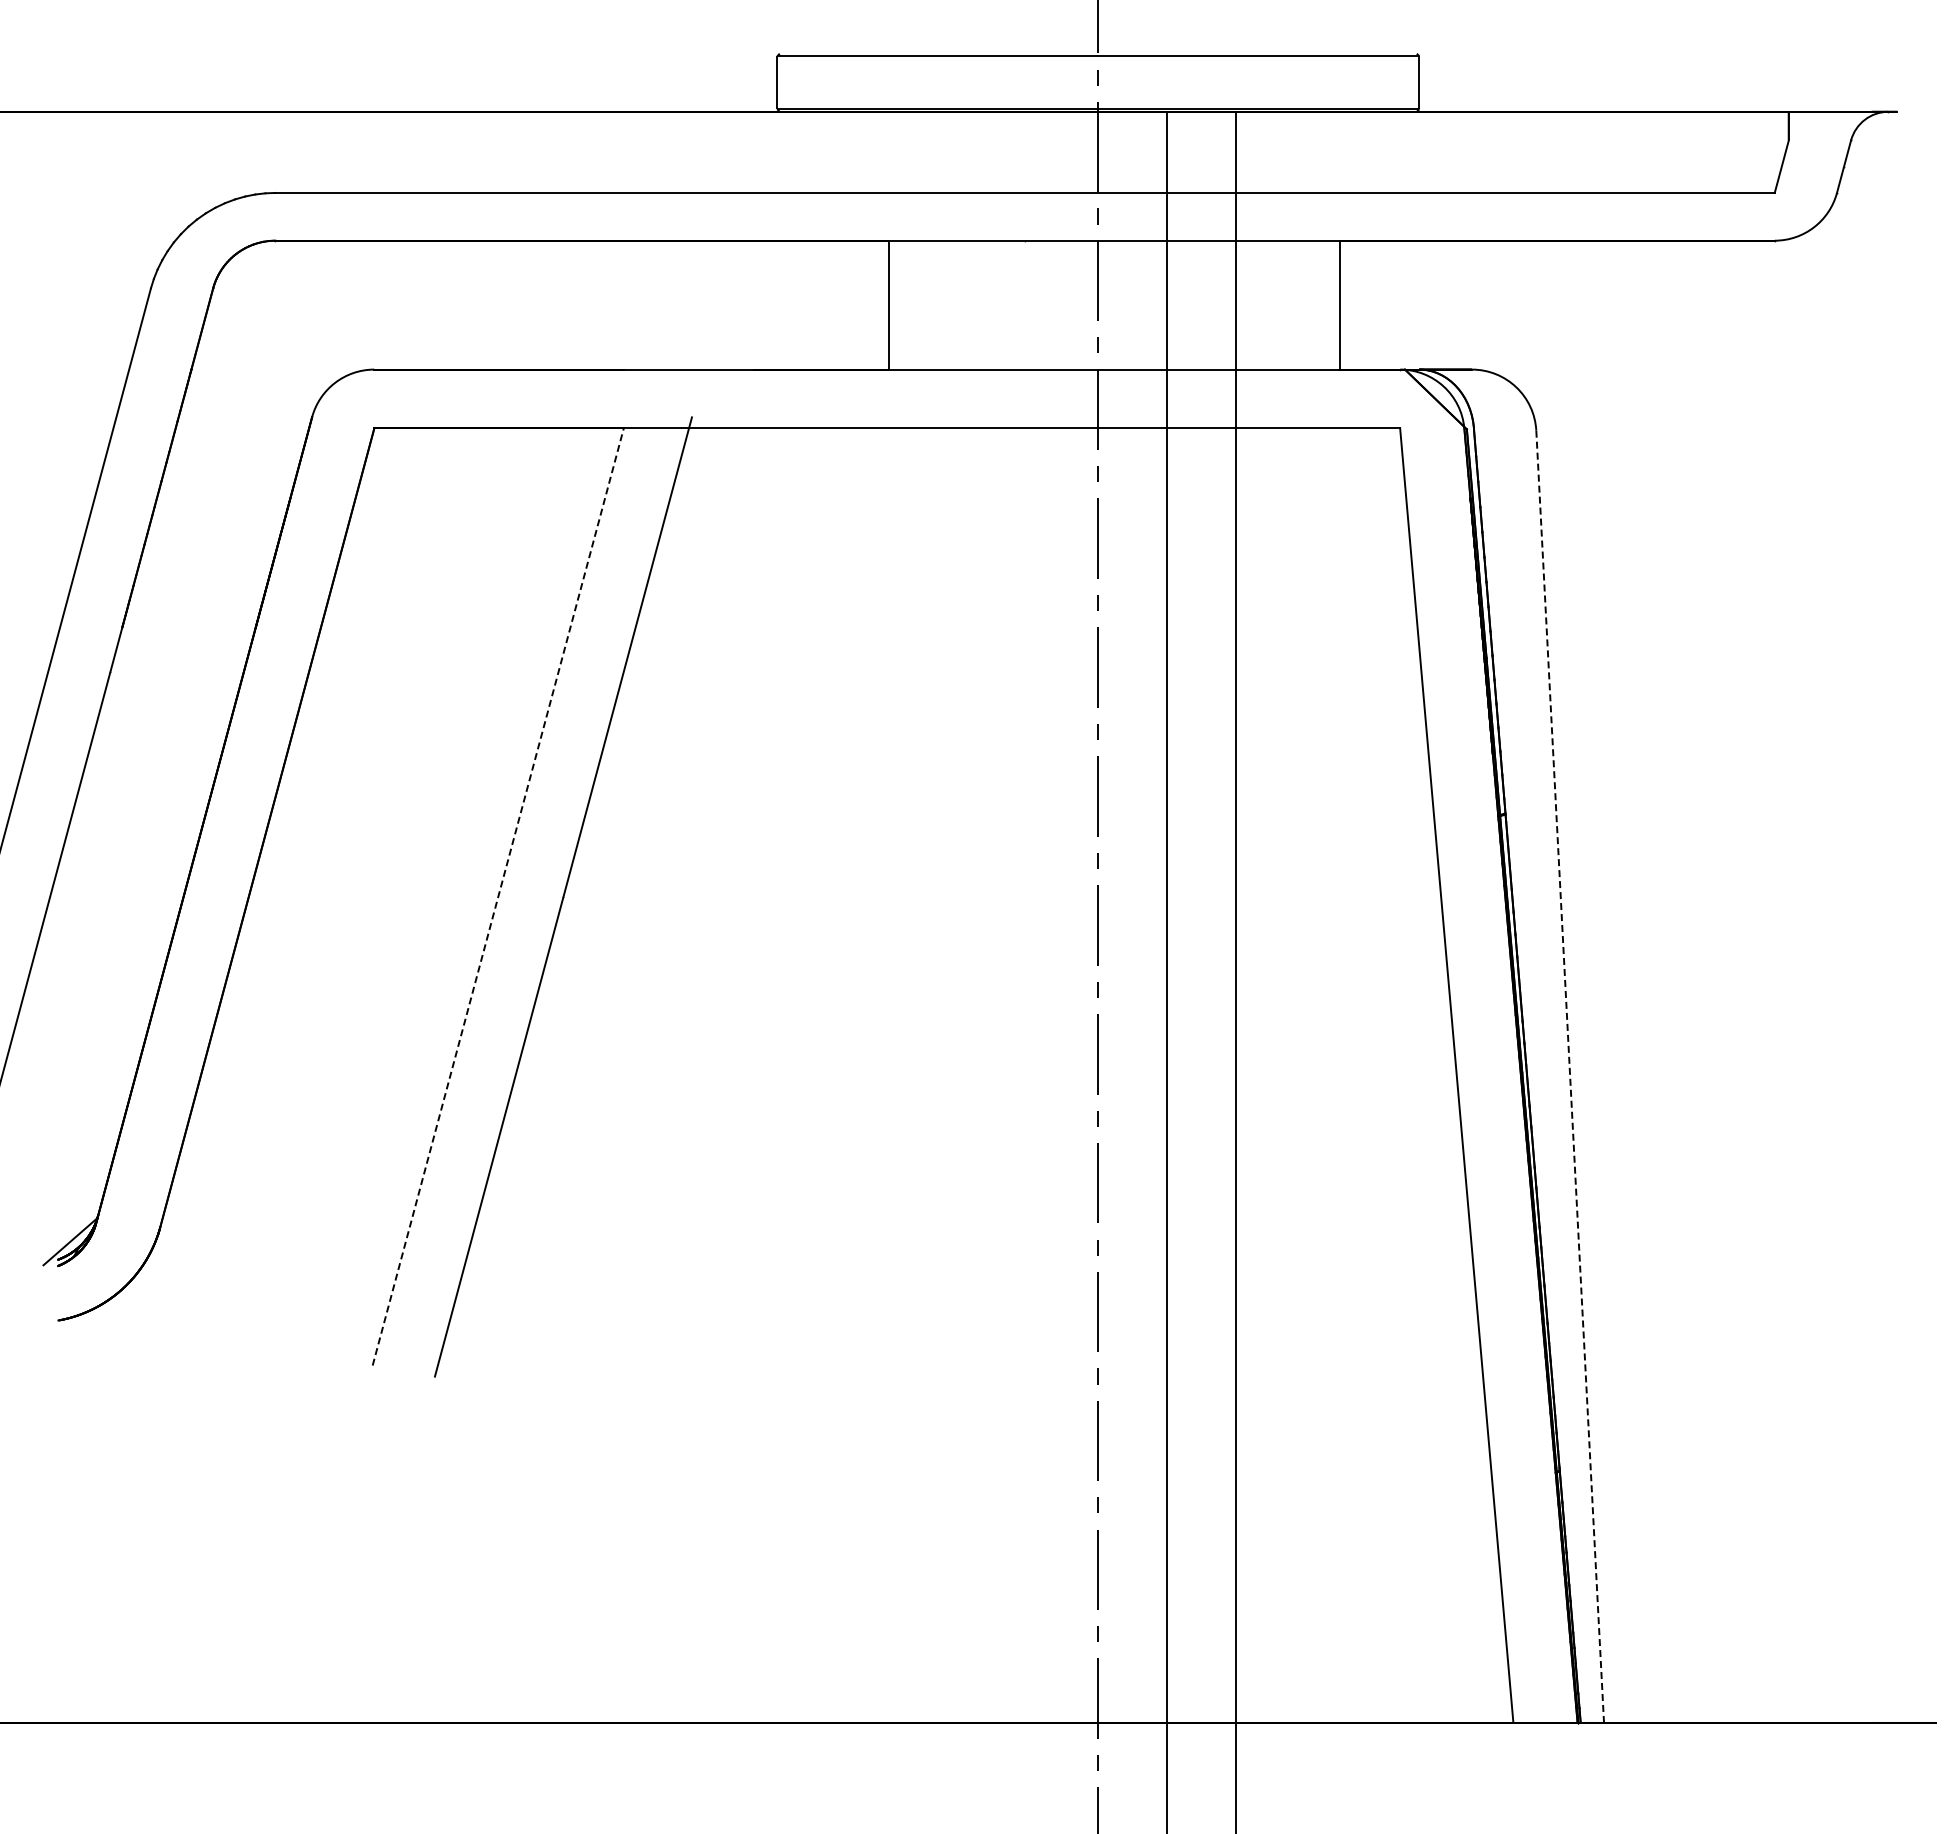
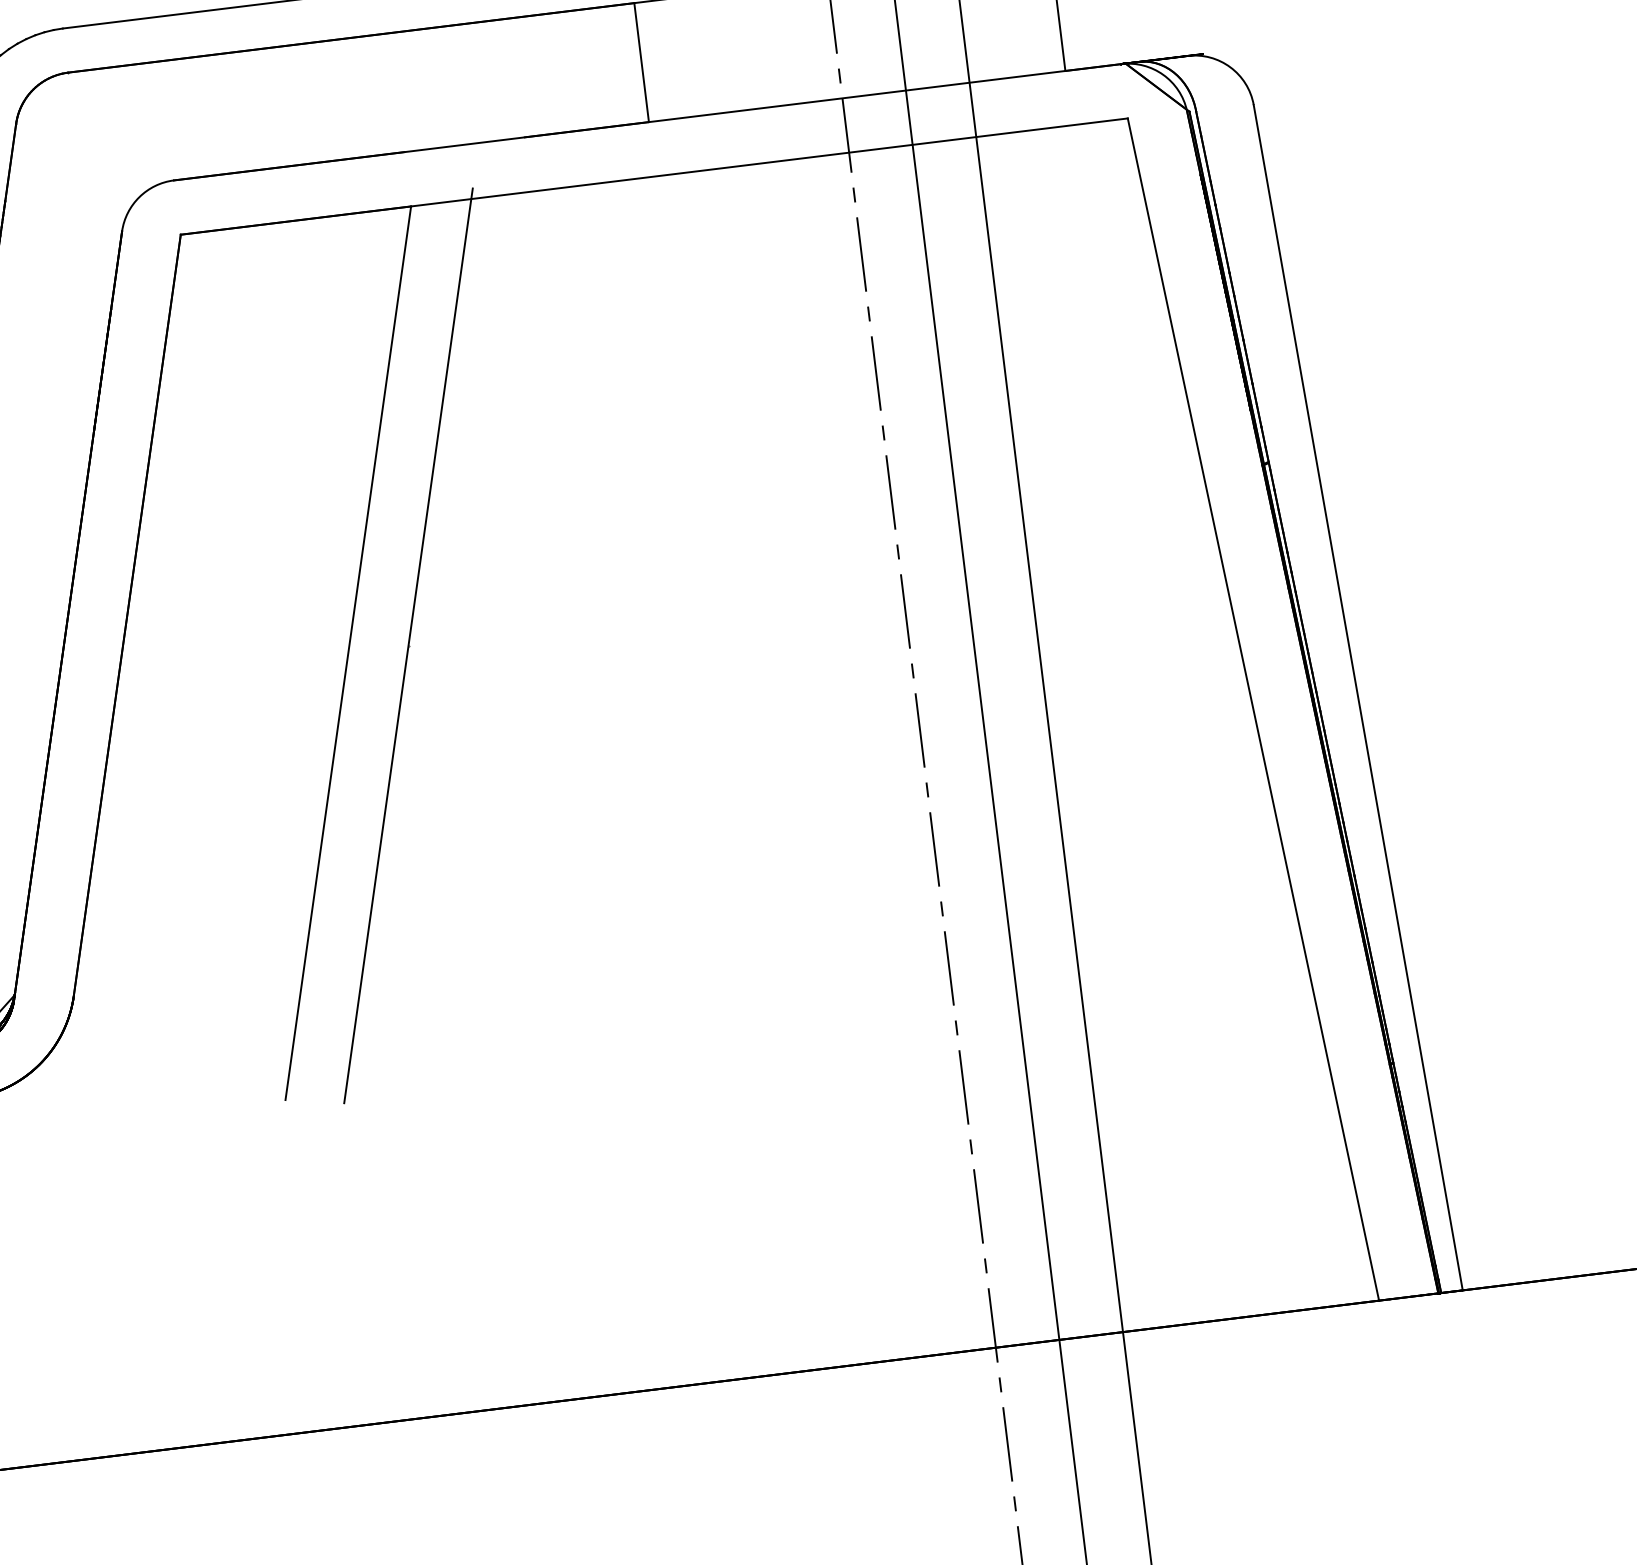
line: (498, 896) -> (348, 652), dashed -> solid
line: (1570, 1076) -> (1358, 697), dashed -> solid

